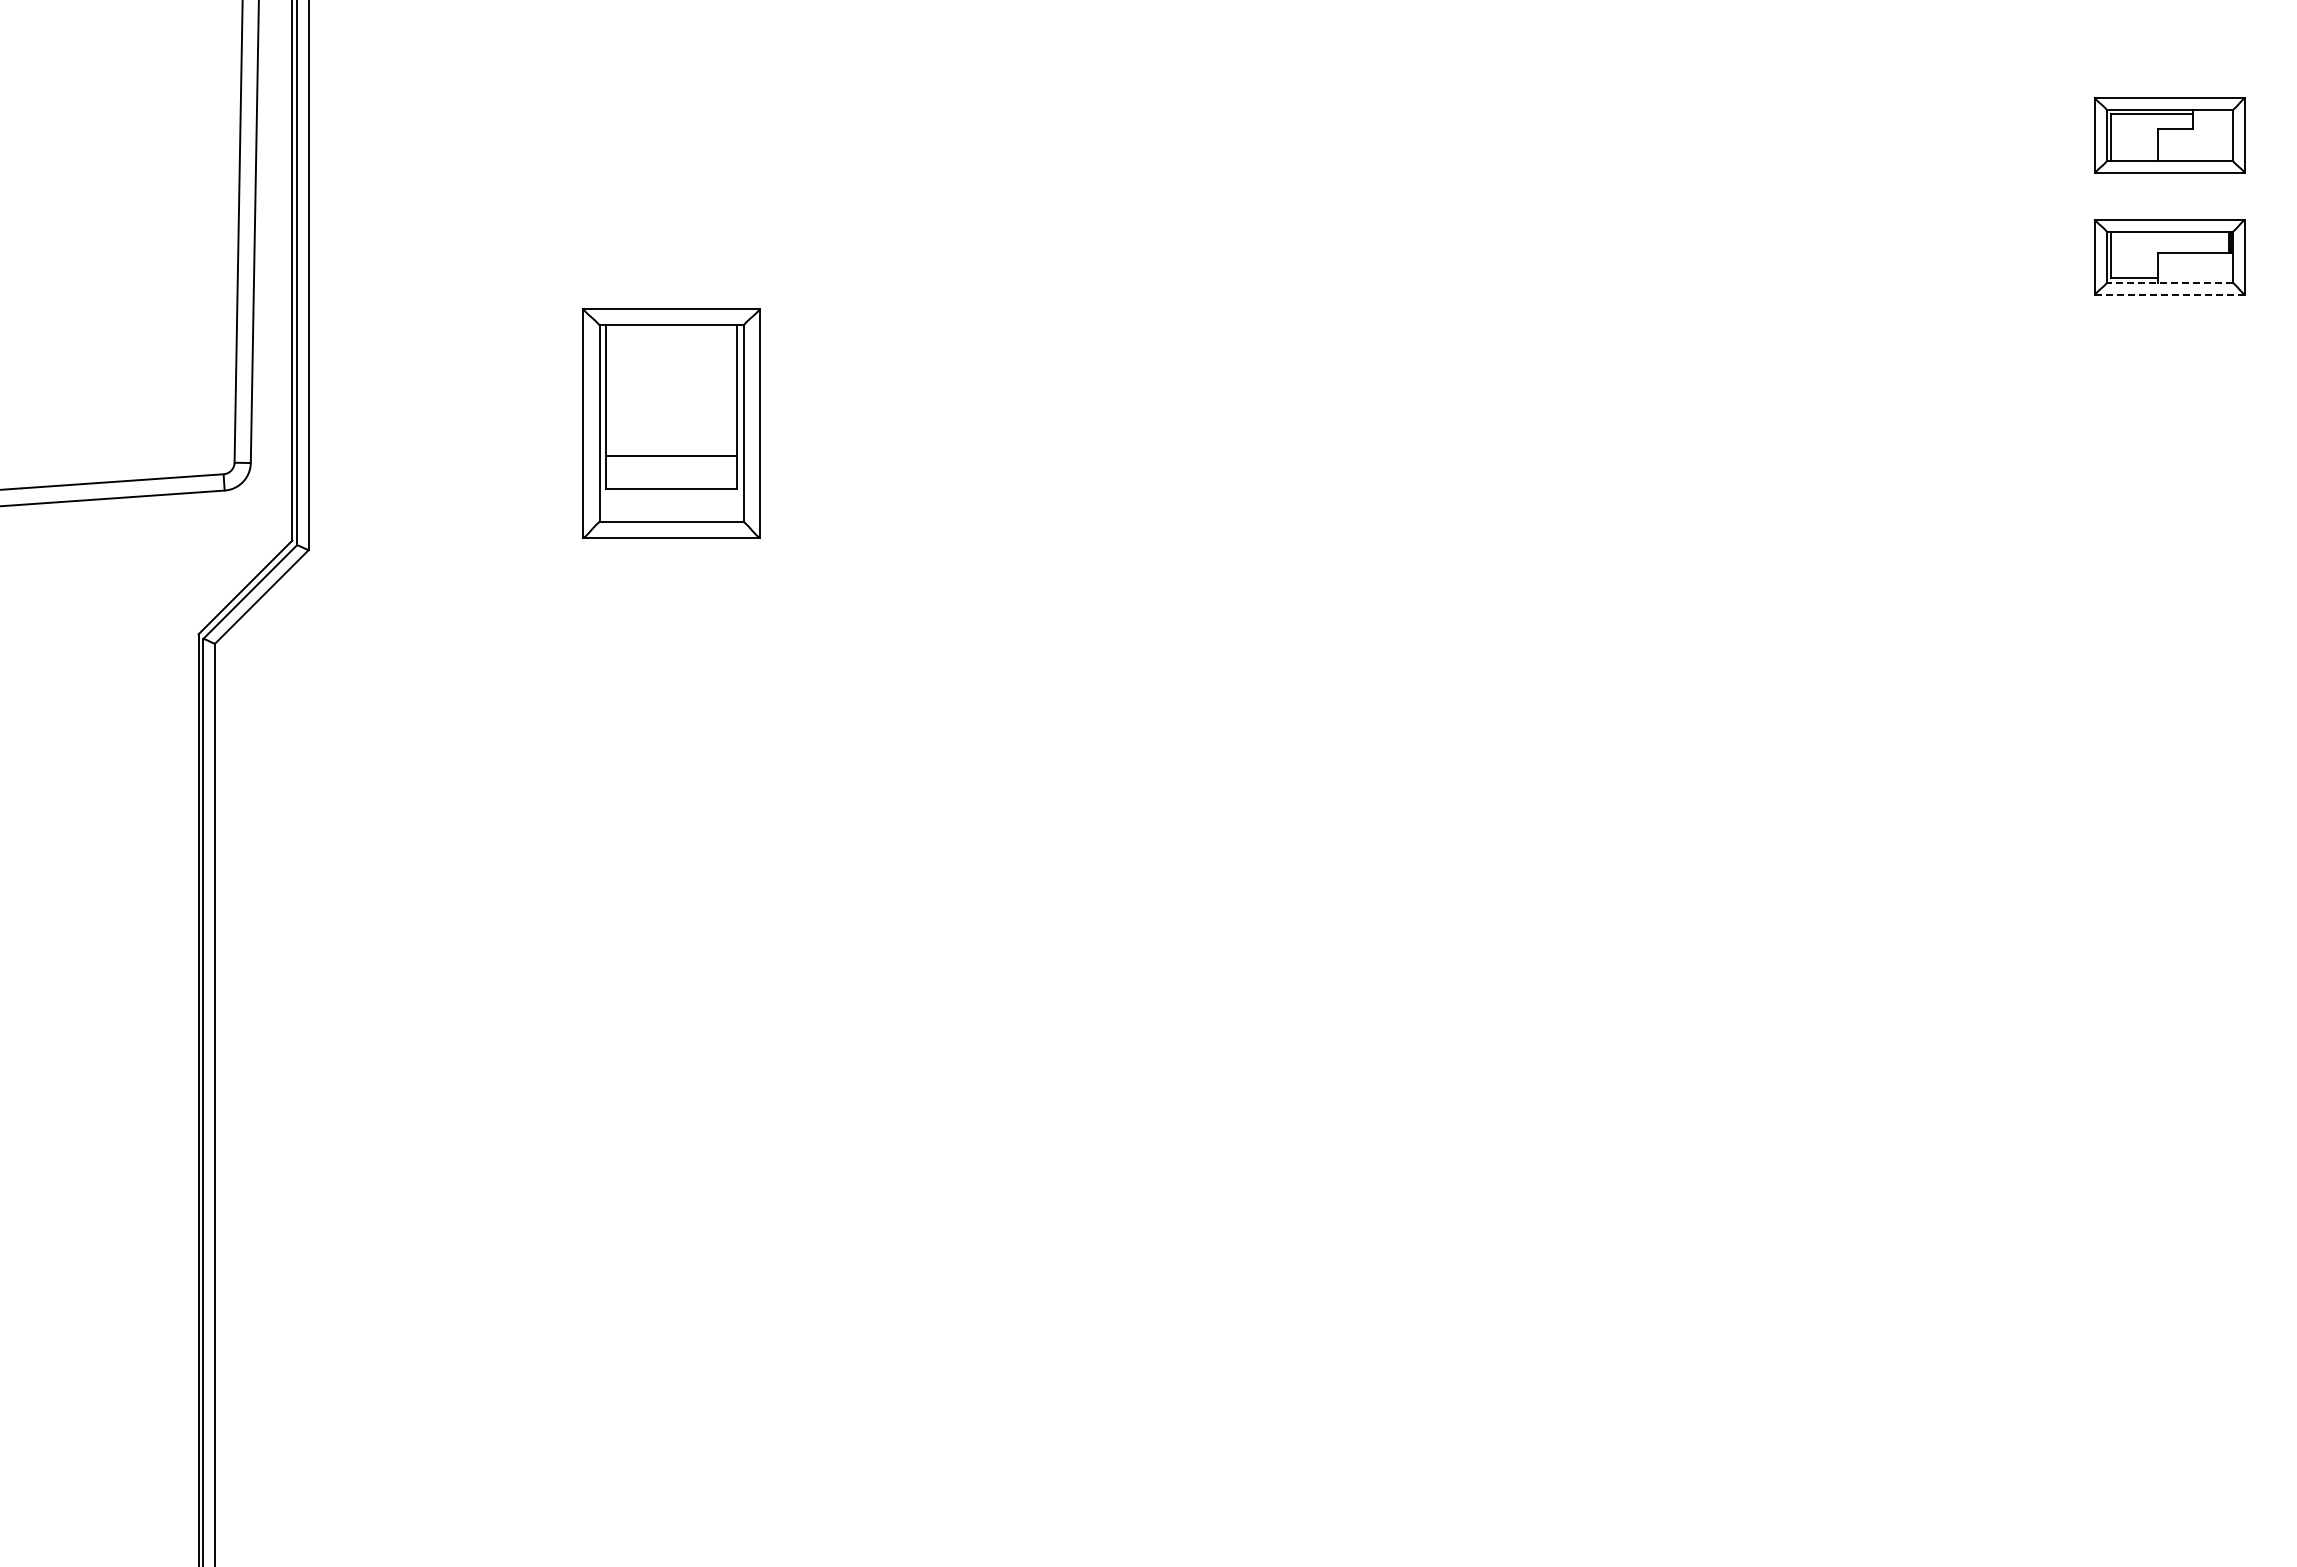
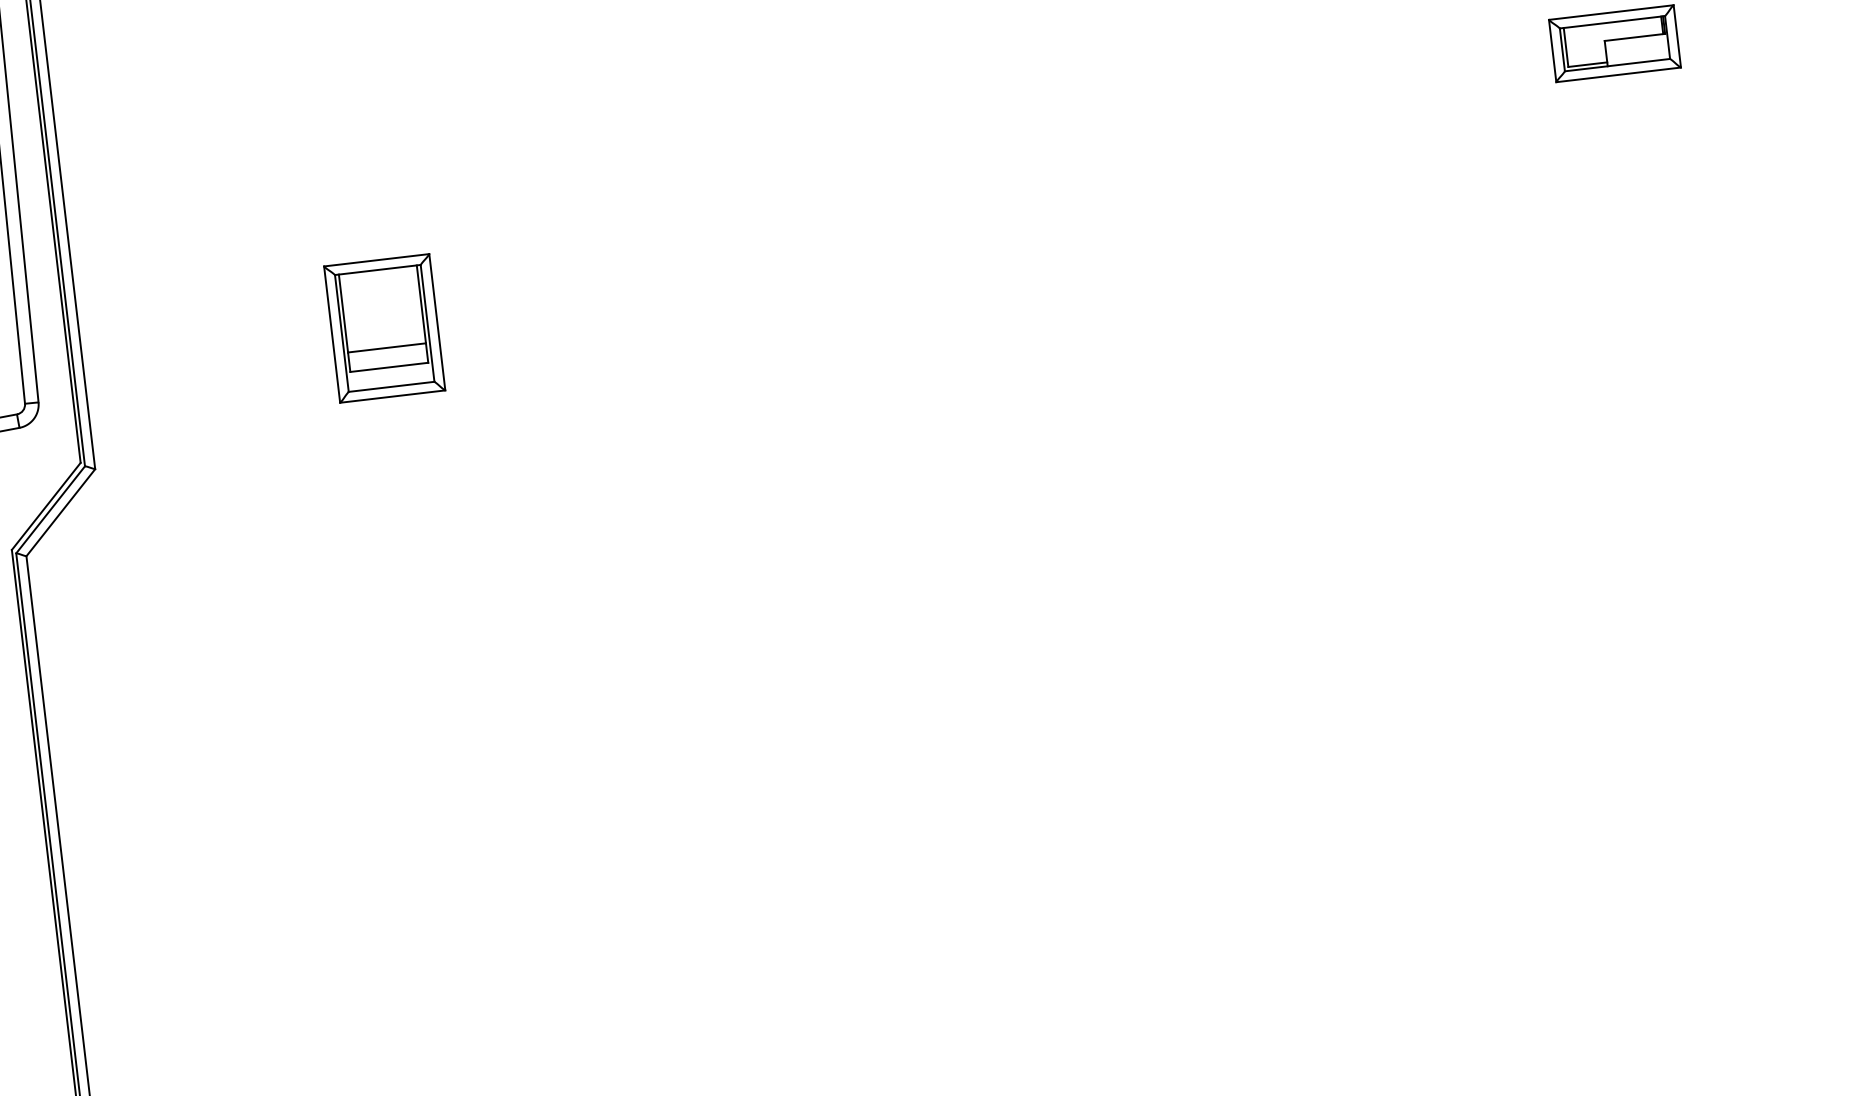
line: (2169, 283) -> (1617, 65), dashed -> solid
line: (2170, 294) -> (1619, 74), dashed -> solid
part: (671, 423) -> (384, 328), size x0.71

